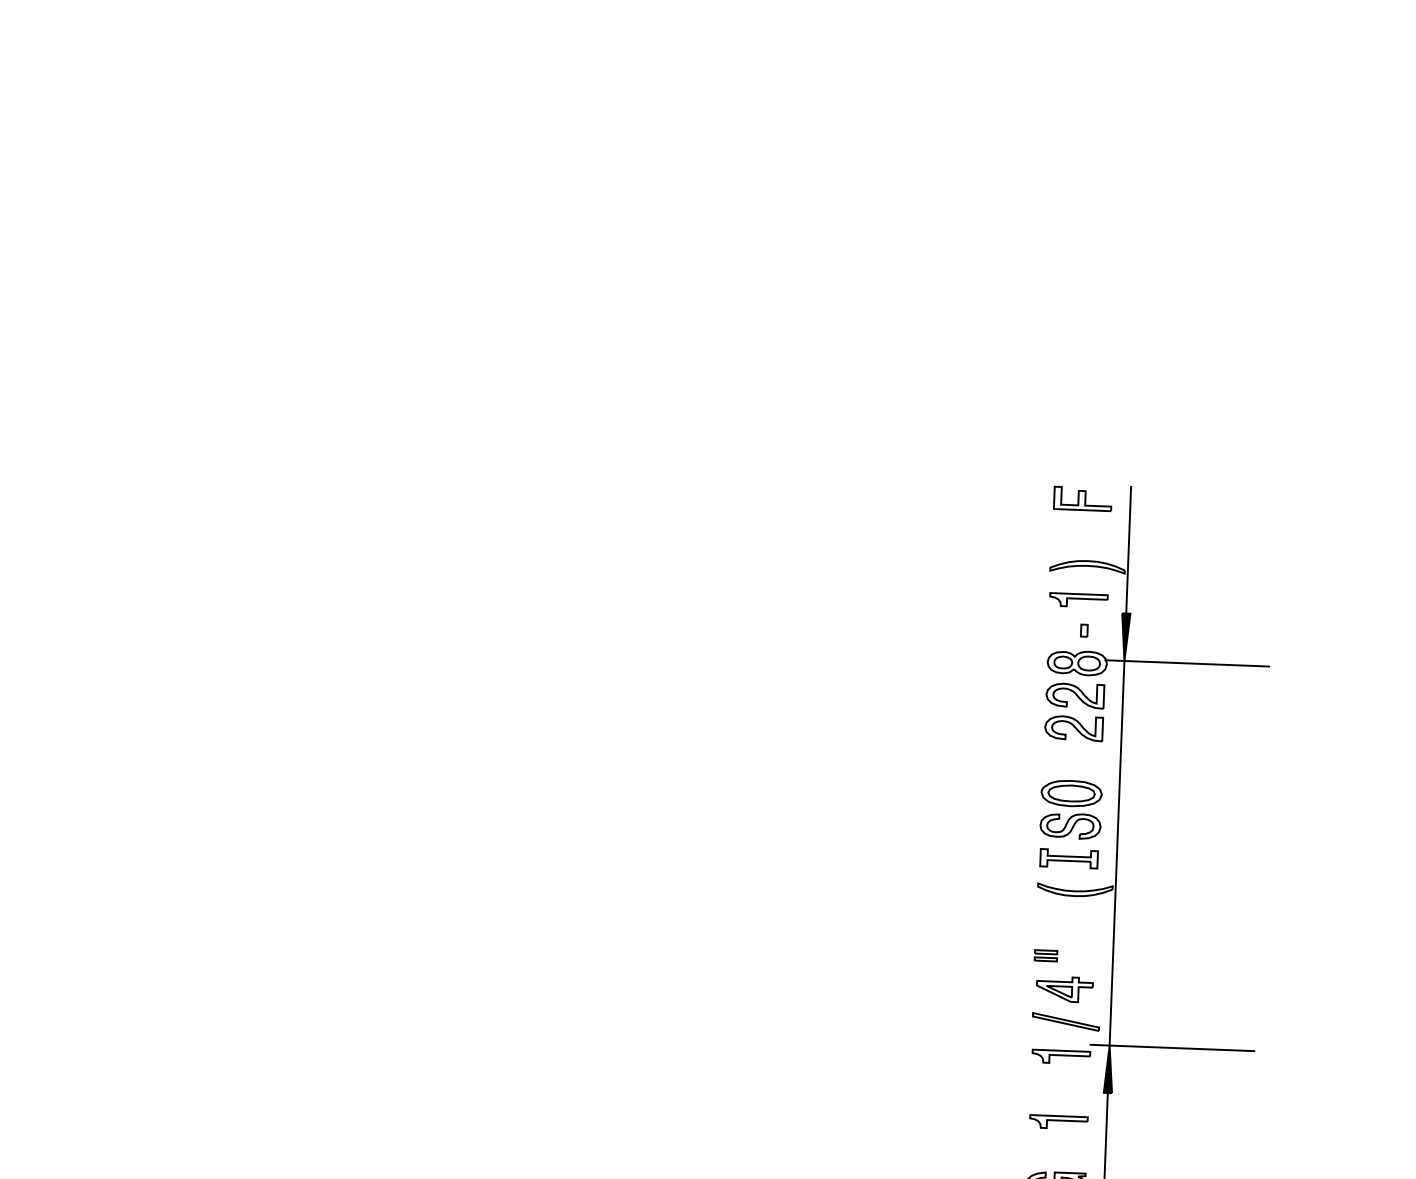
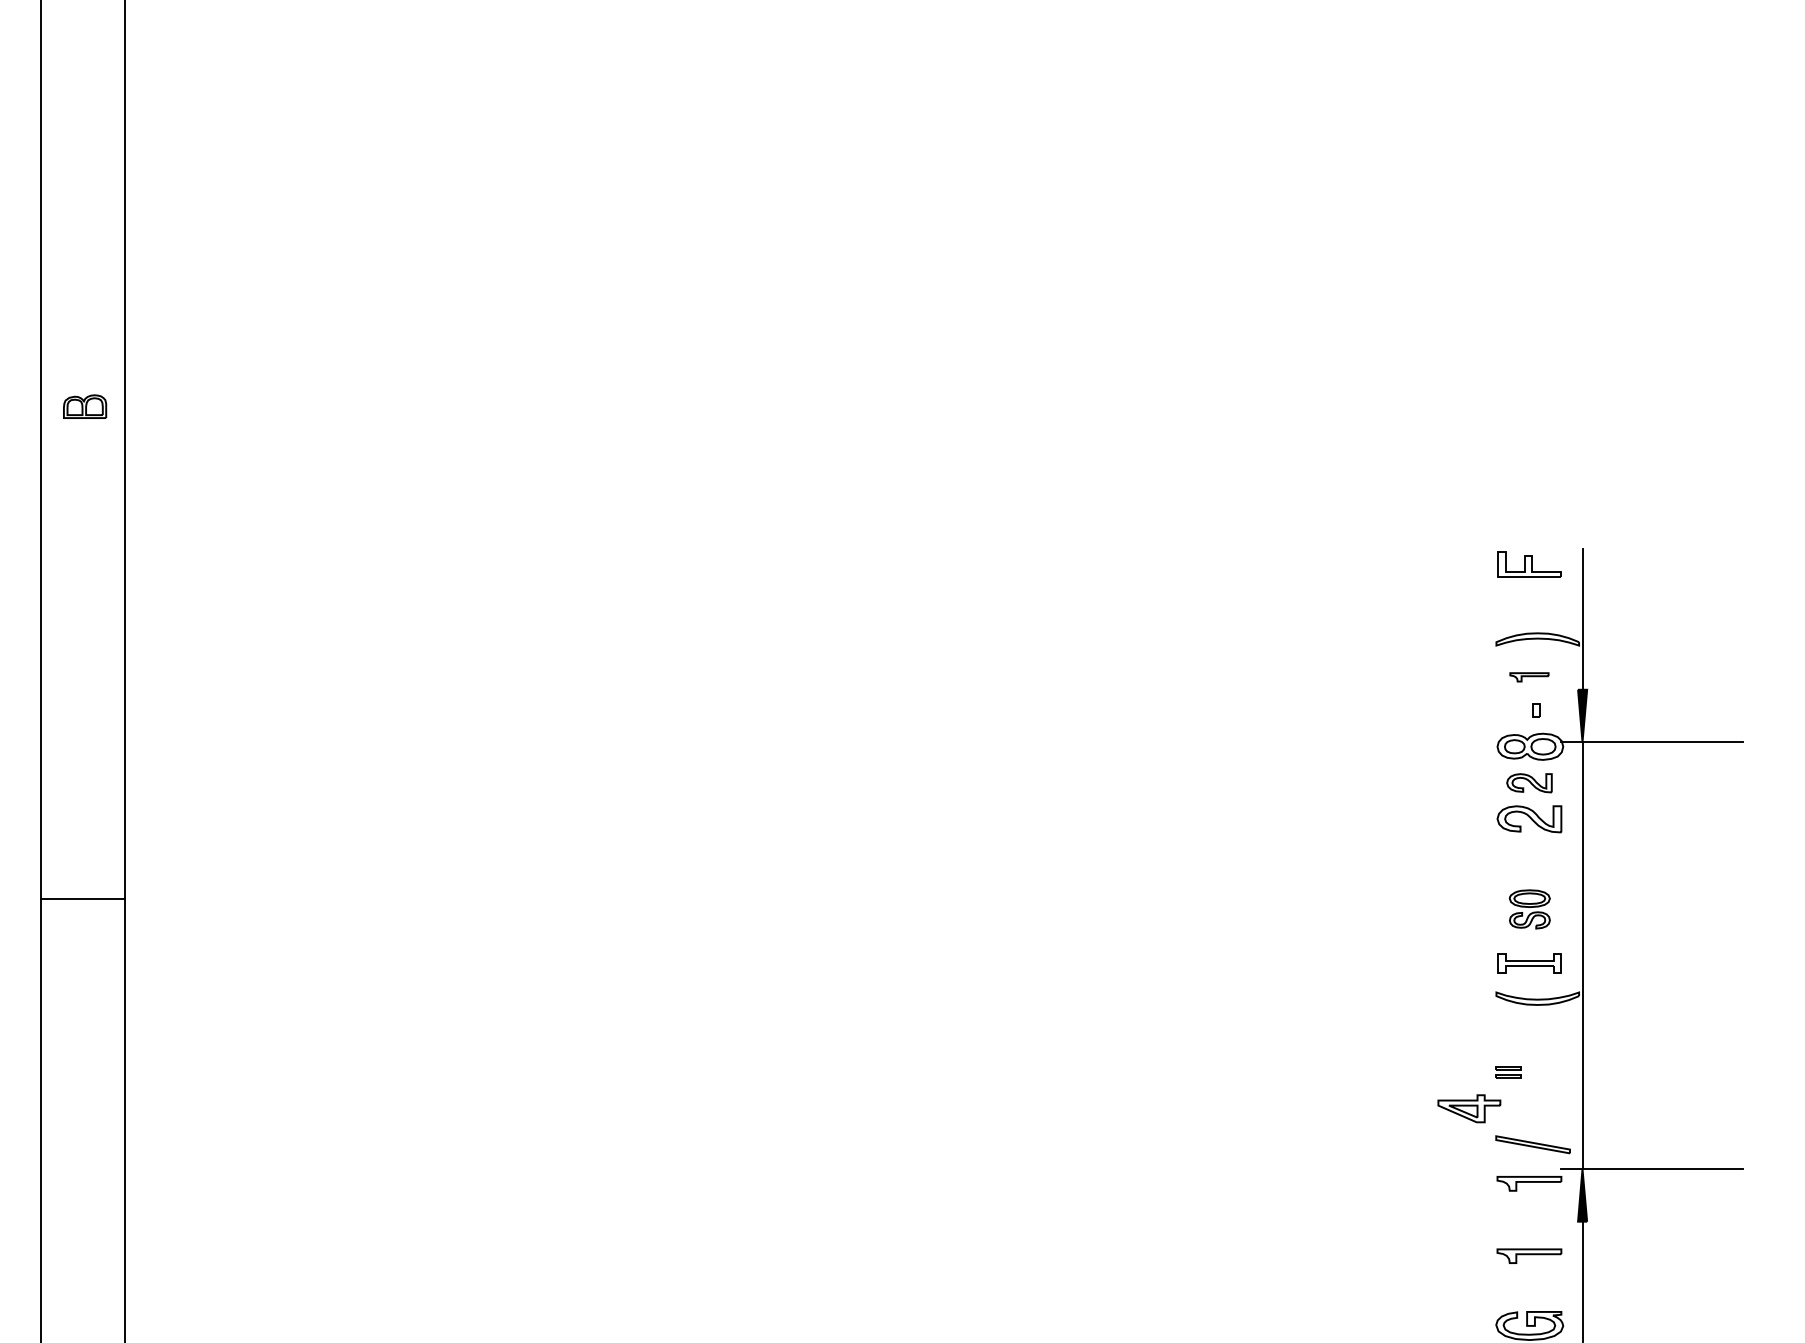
part: (1078, 600) -> (1529, 677), size x0.6
part: (1075, 696) -> (1529, 783), size x0.7
part: (1070, 809) -> (1529, 909), size x0.6
part: (1064, 989) -> (1469, 1108), moved

